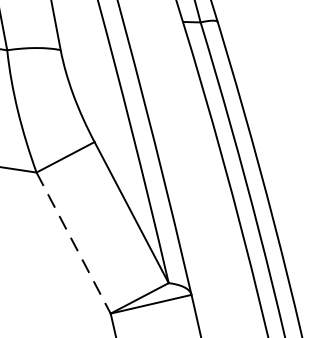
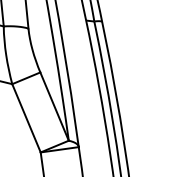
line: (73, 243) -> (26, 118), dashed -> solid

